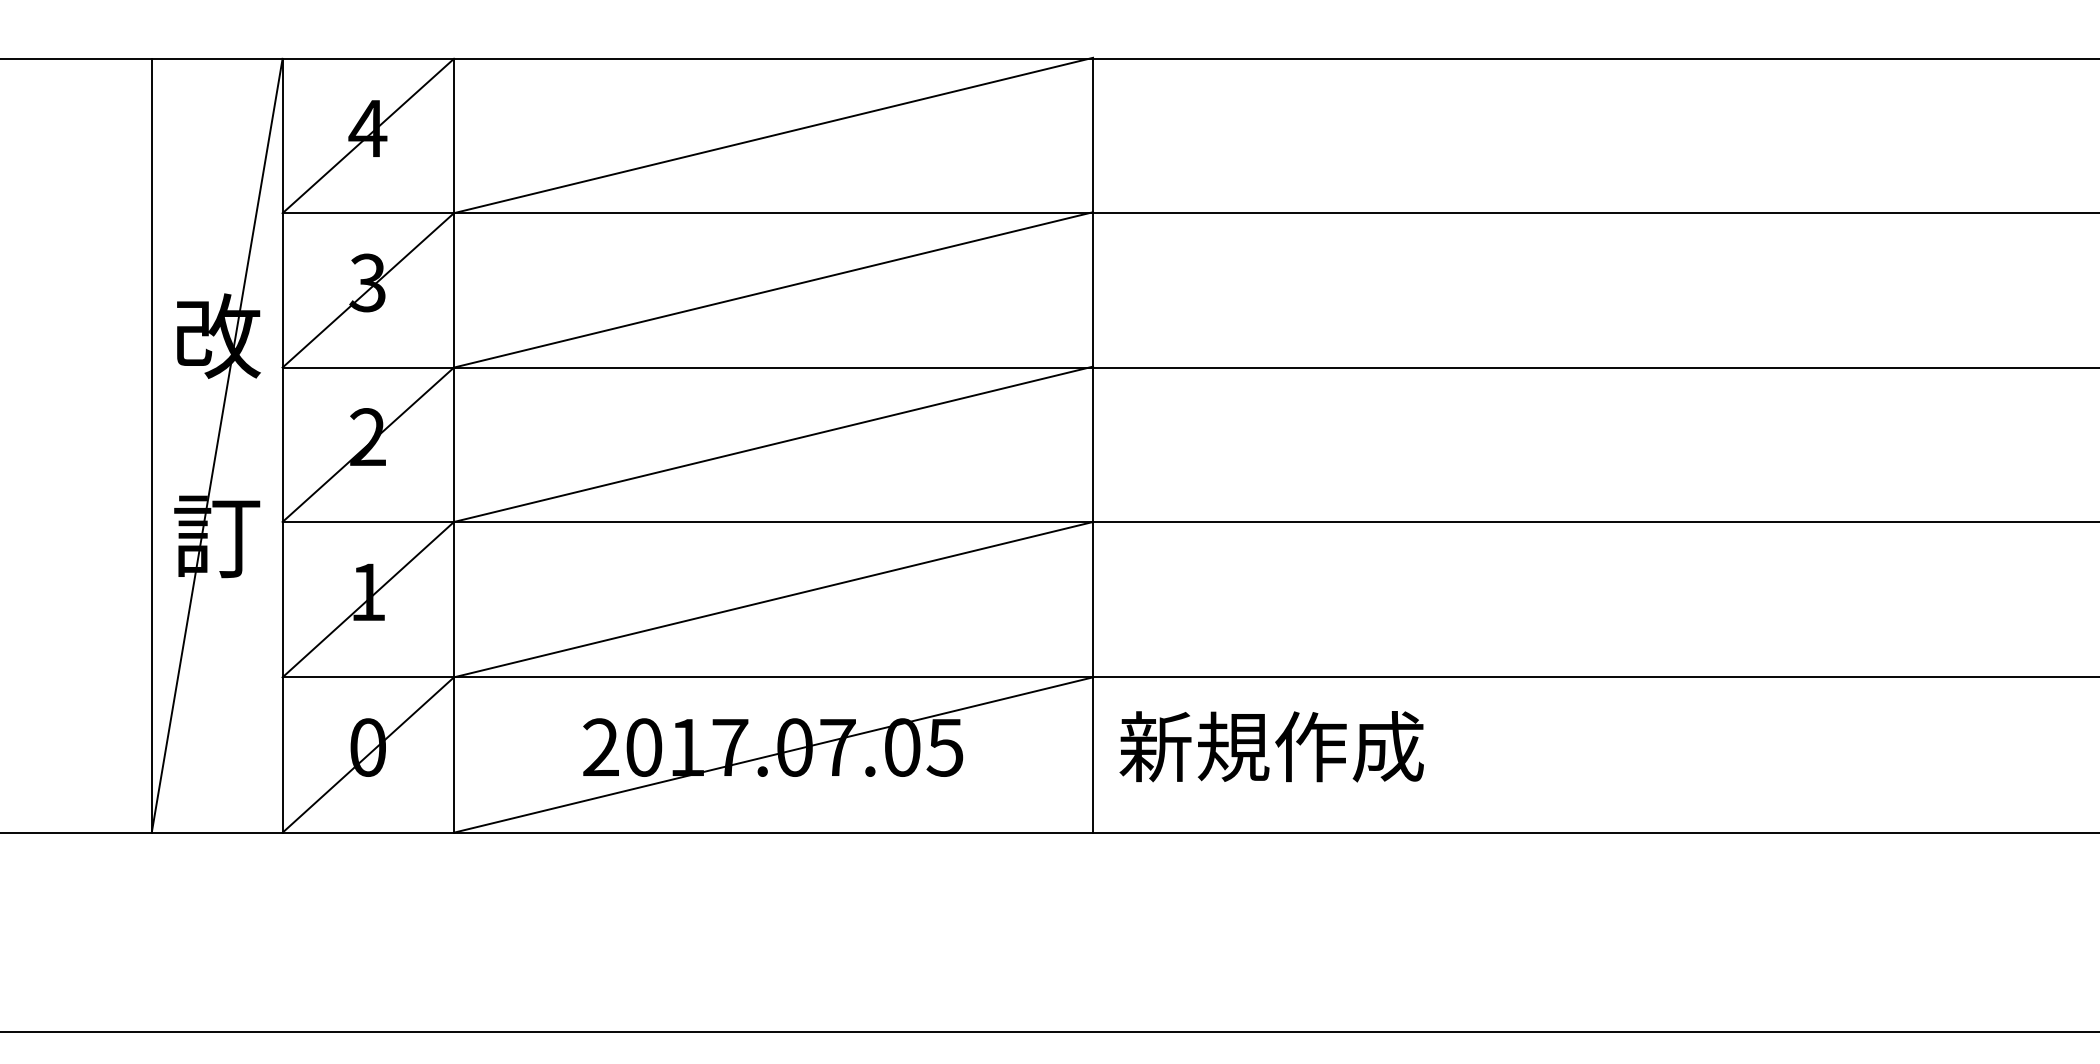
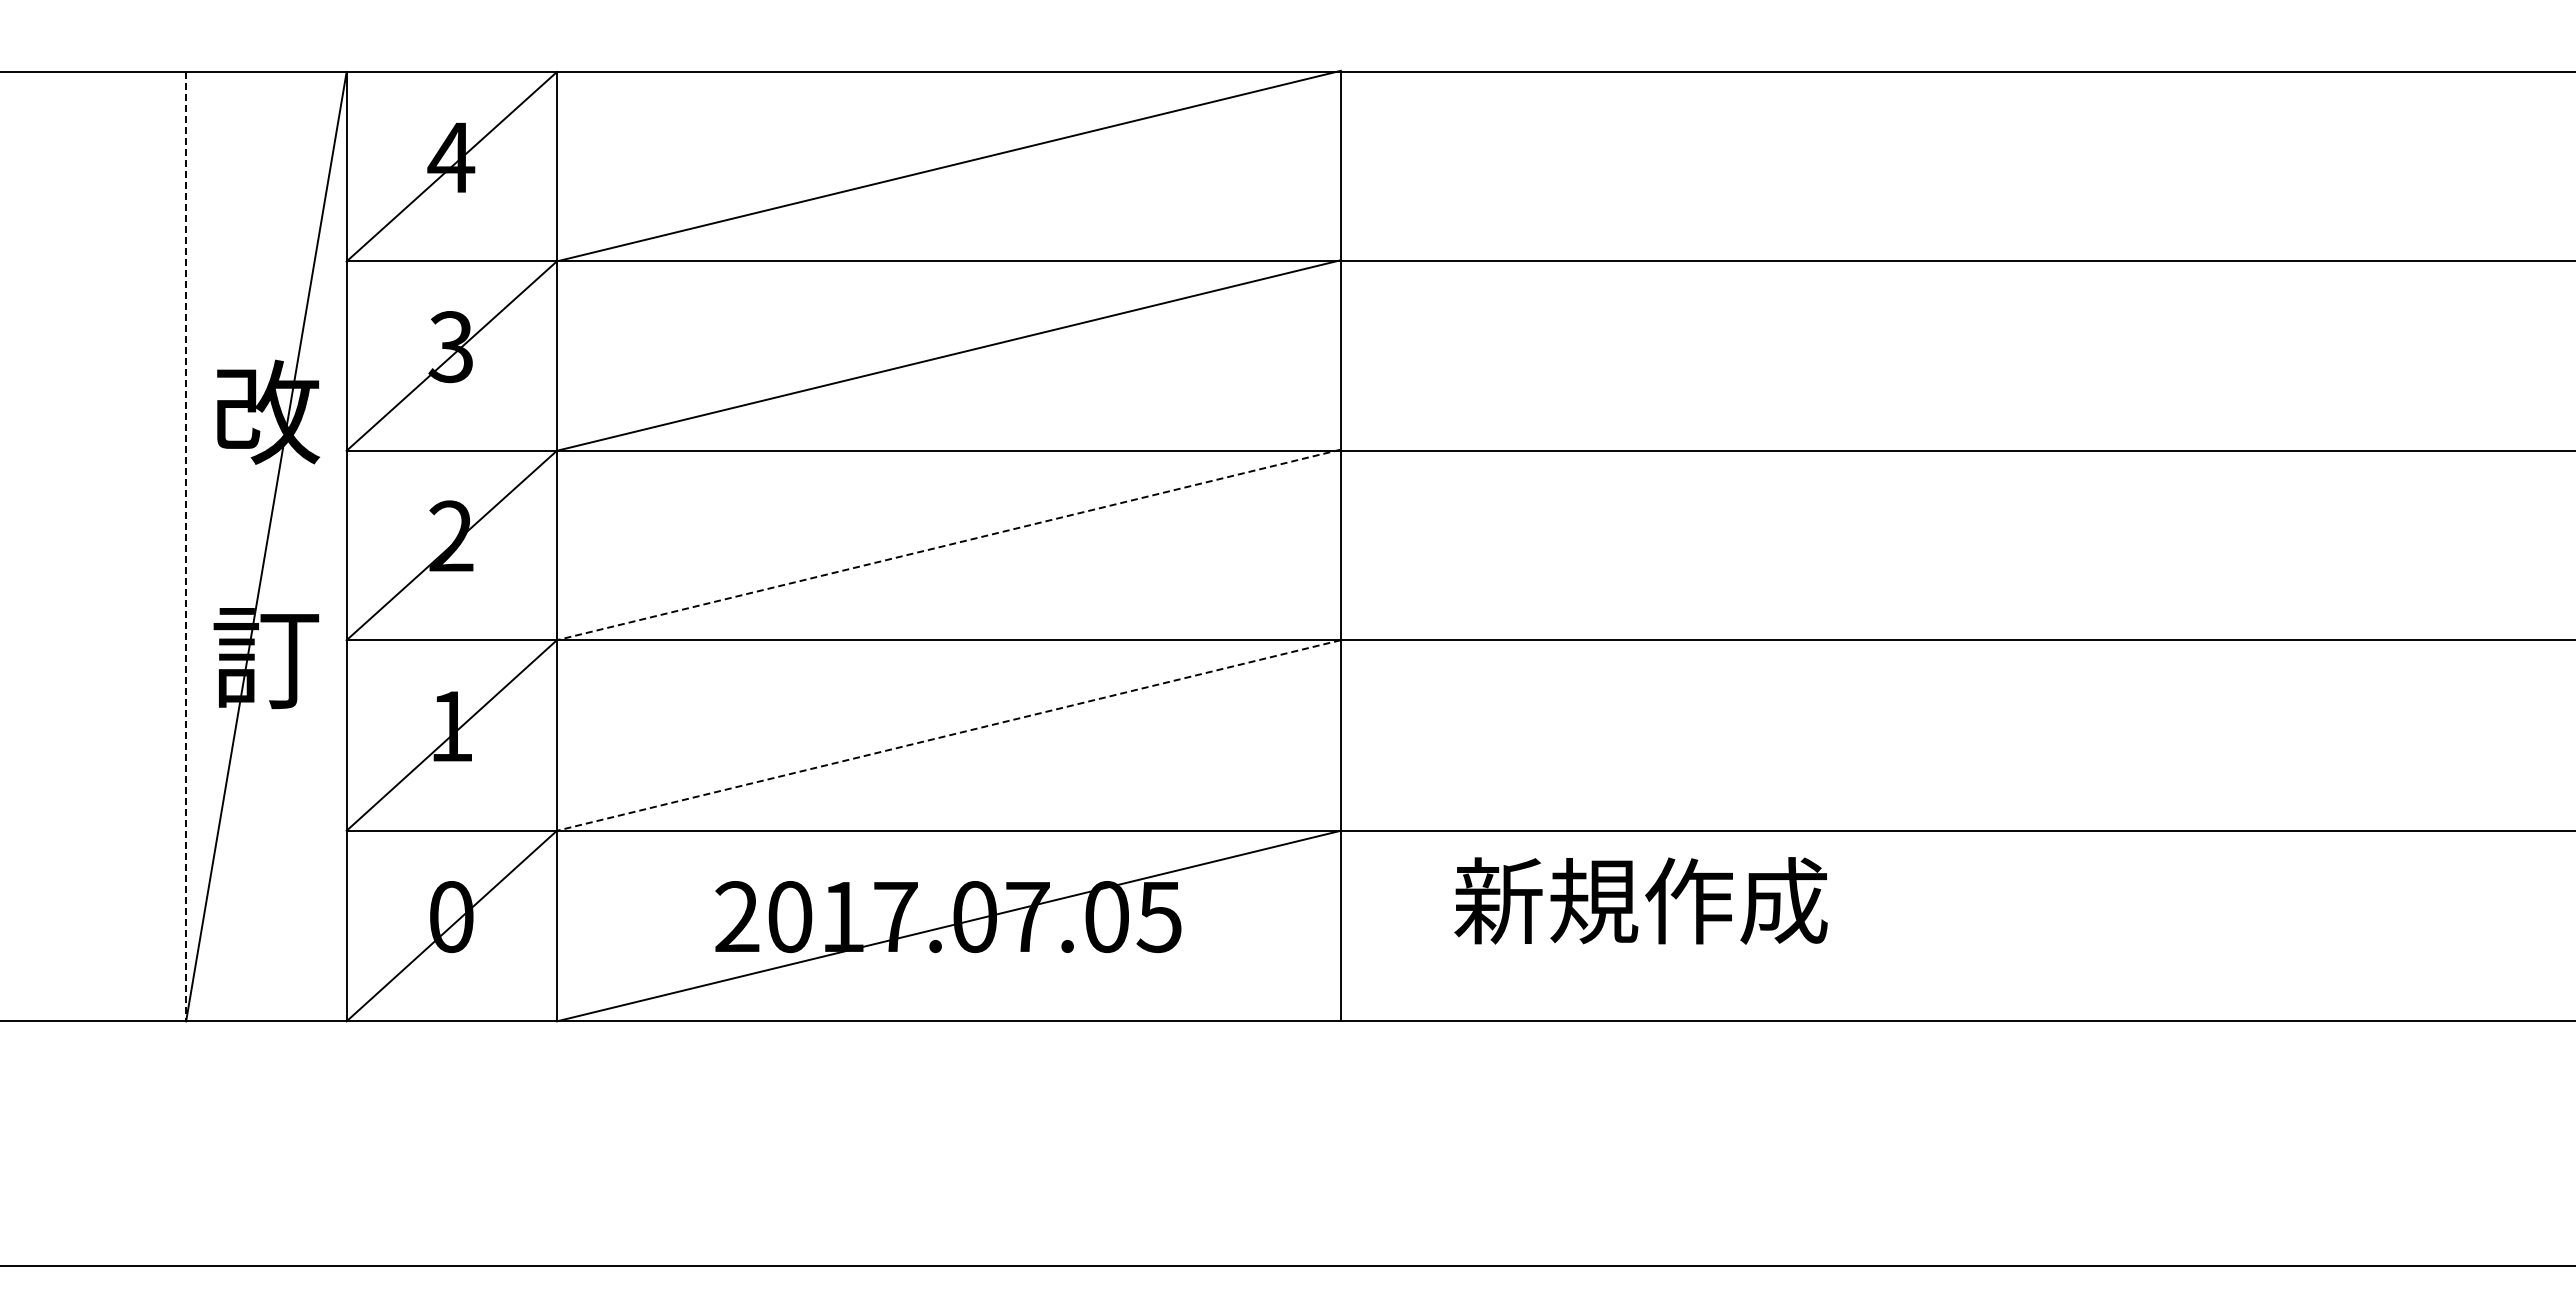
line: (773, 444) -> (948, 545), solid -> dashed
line: (152, 445) -> (186, 546), solid -> dashed
line: (773, 599) -> (948, 735), solid -> dashed
text: (1271, 746) -> (1640, 900), moved

